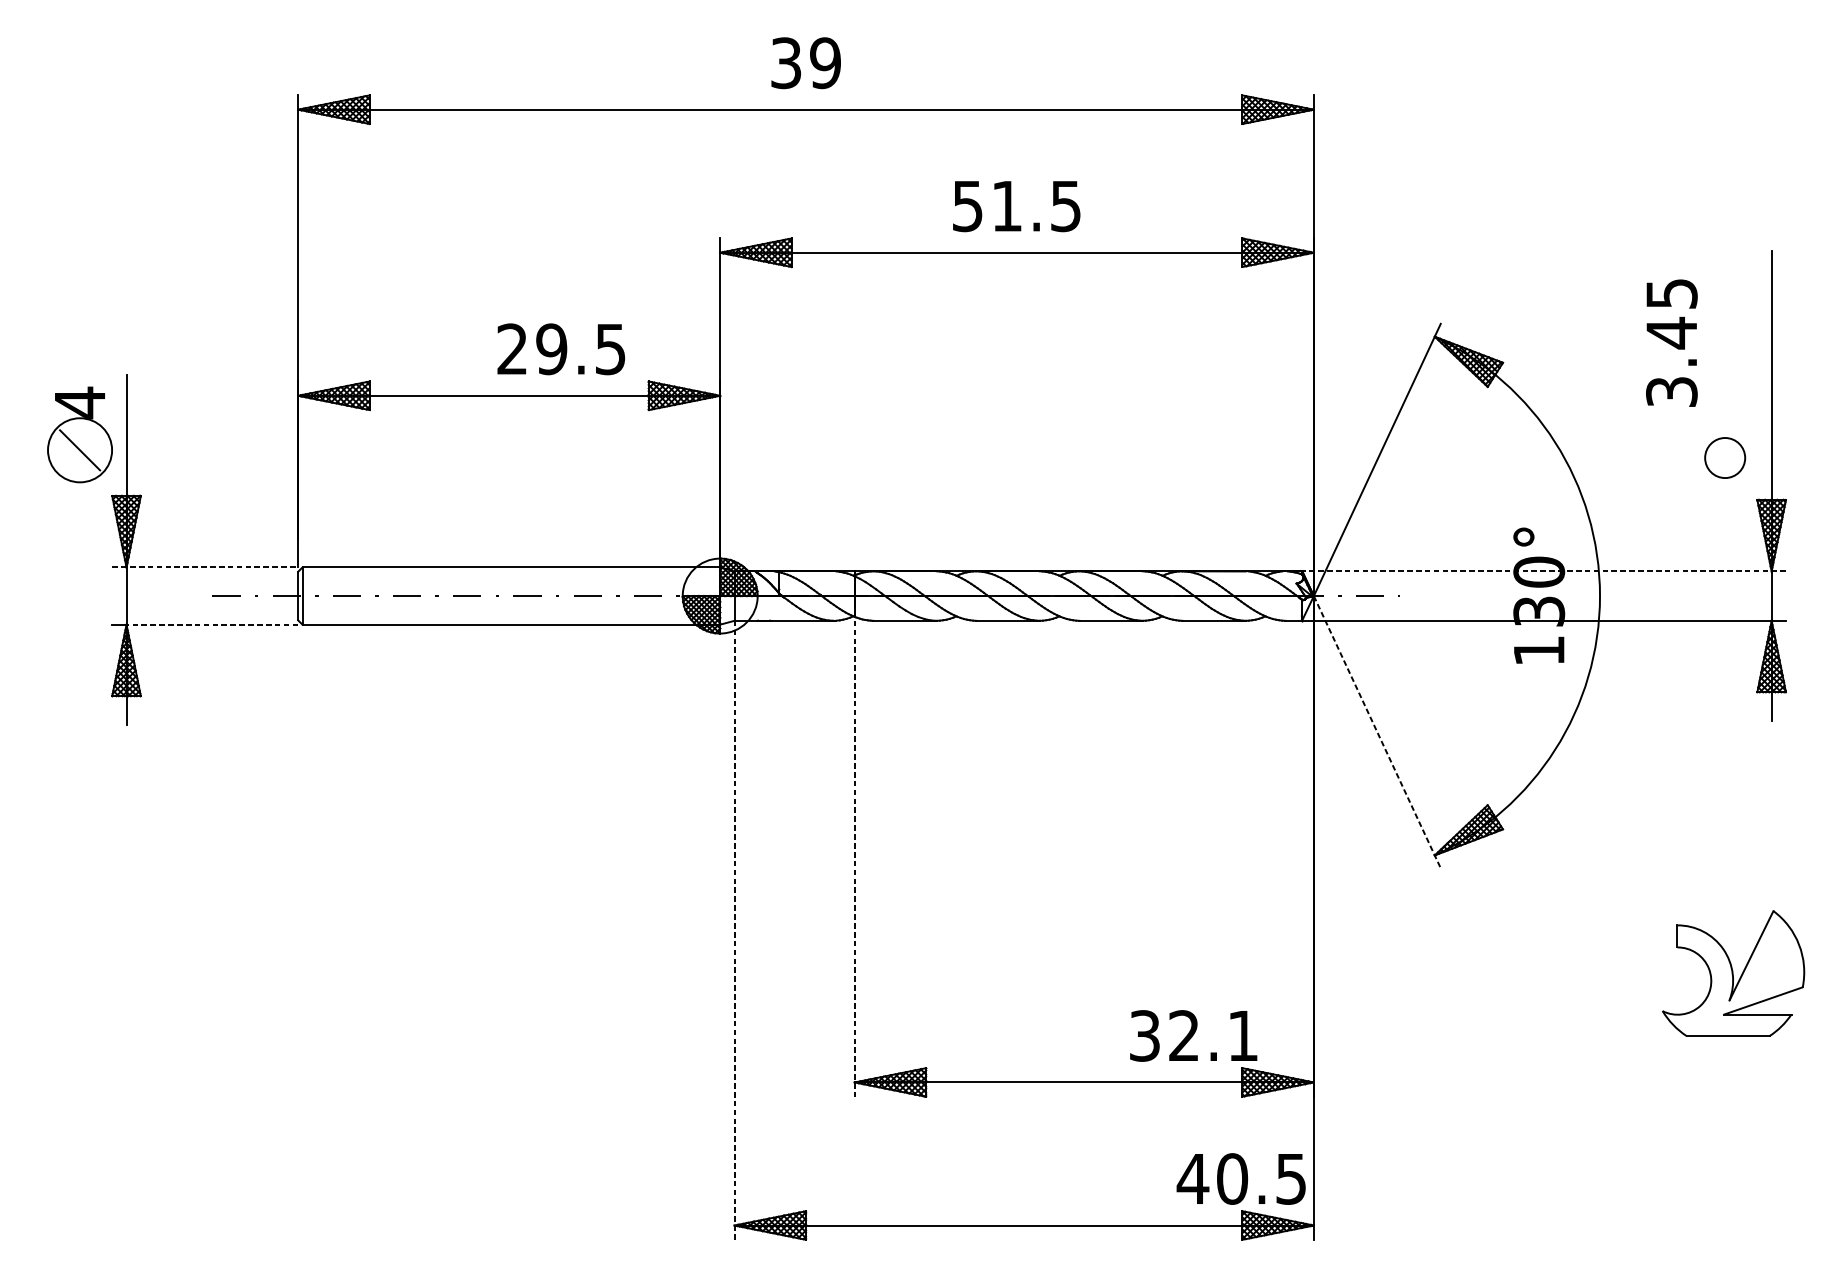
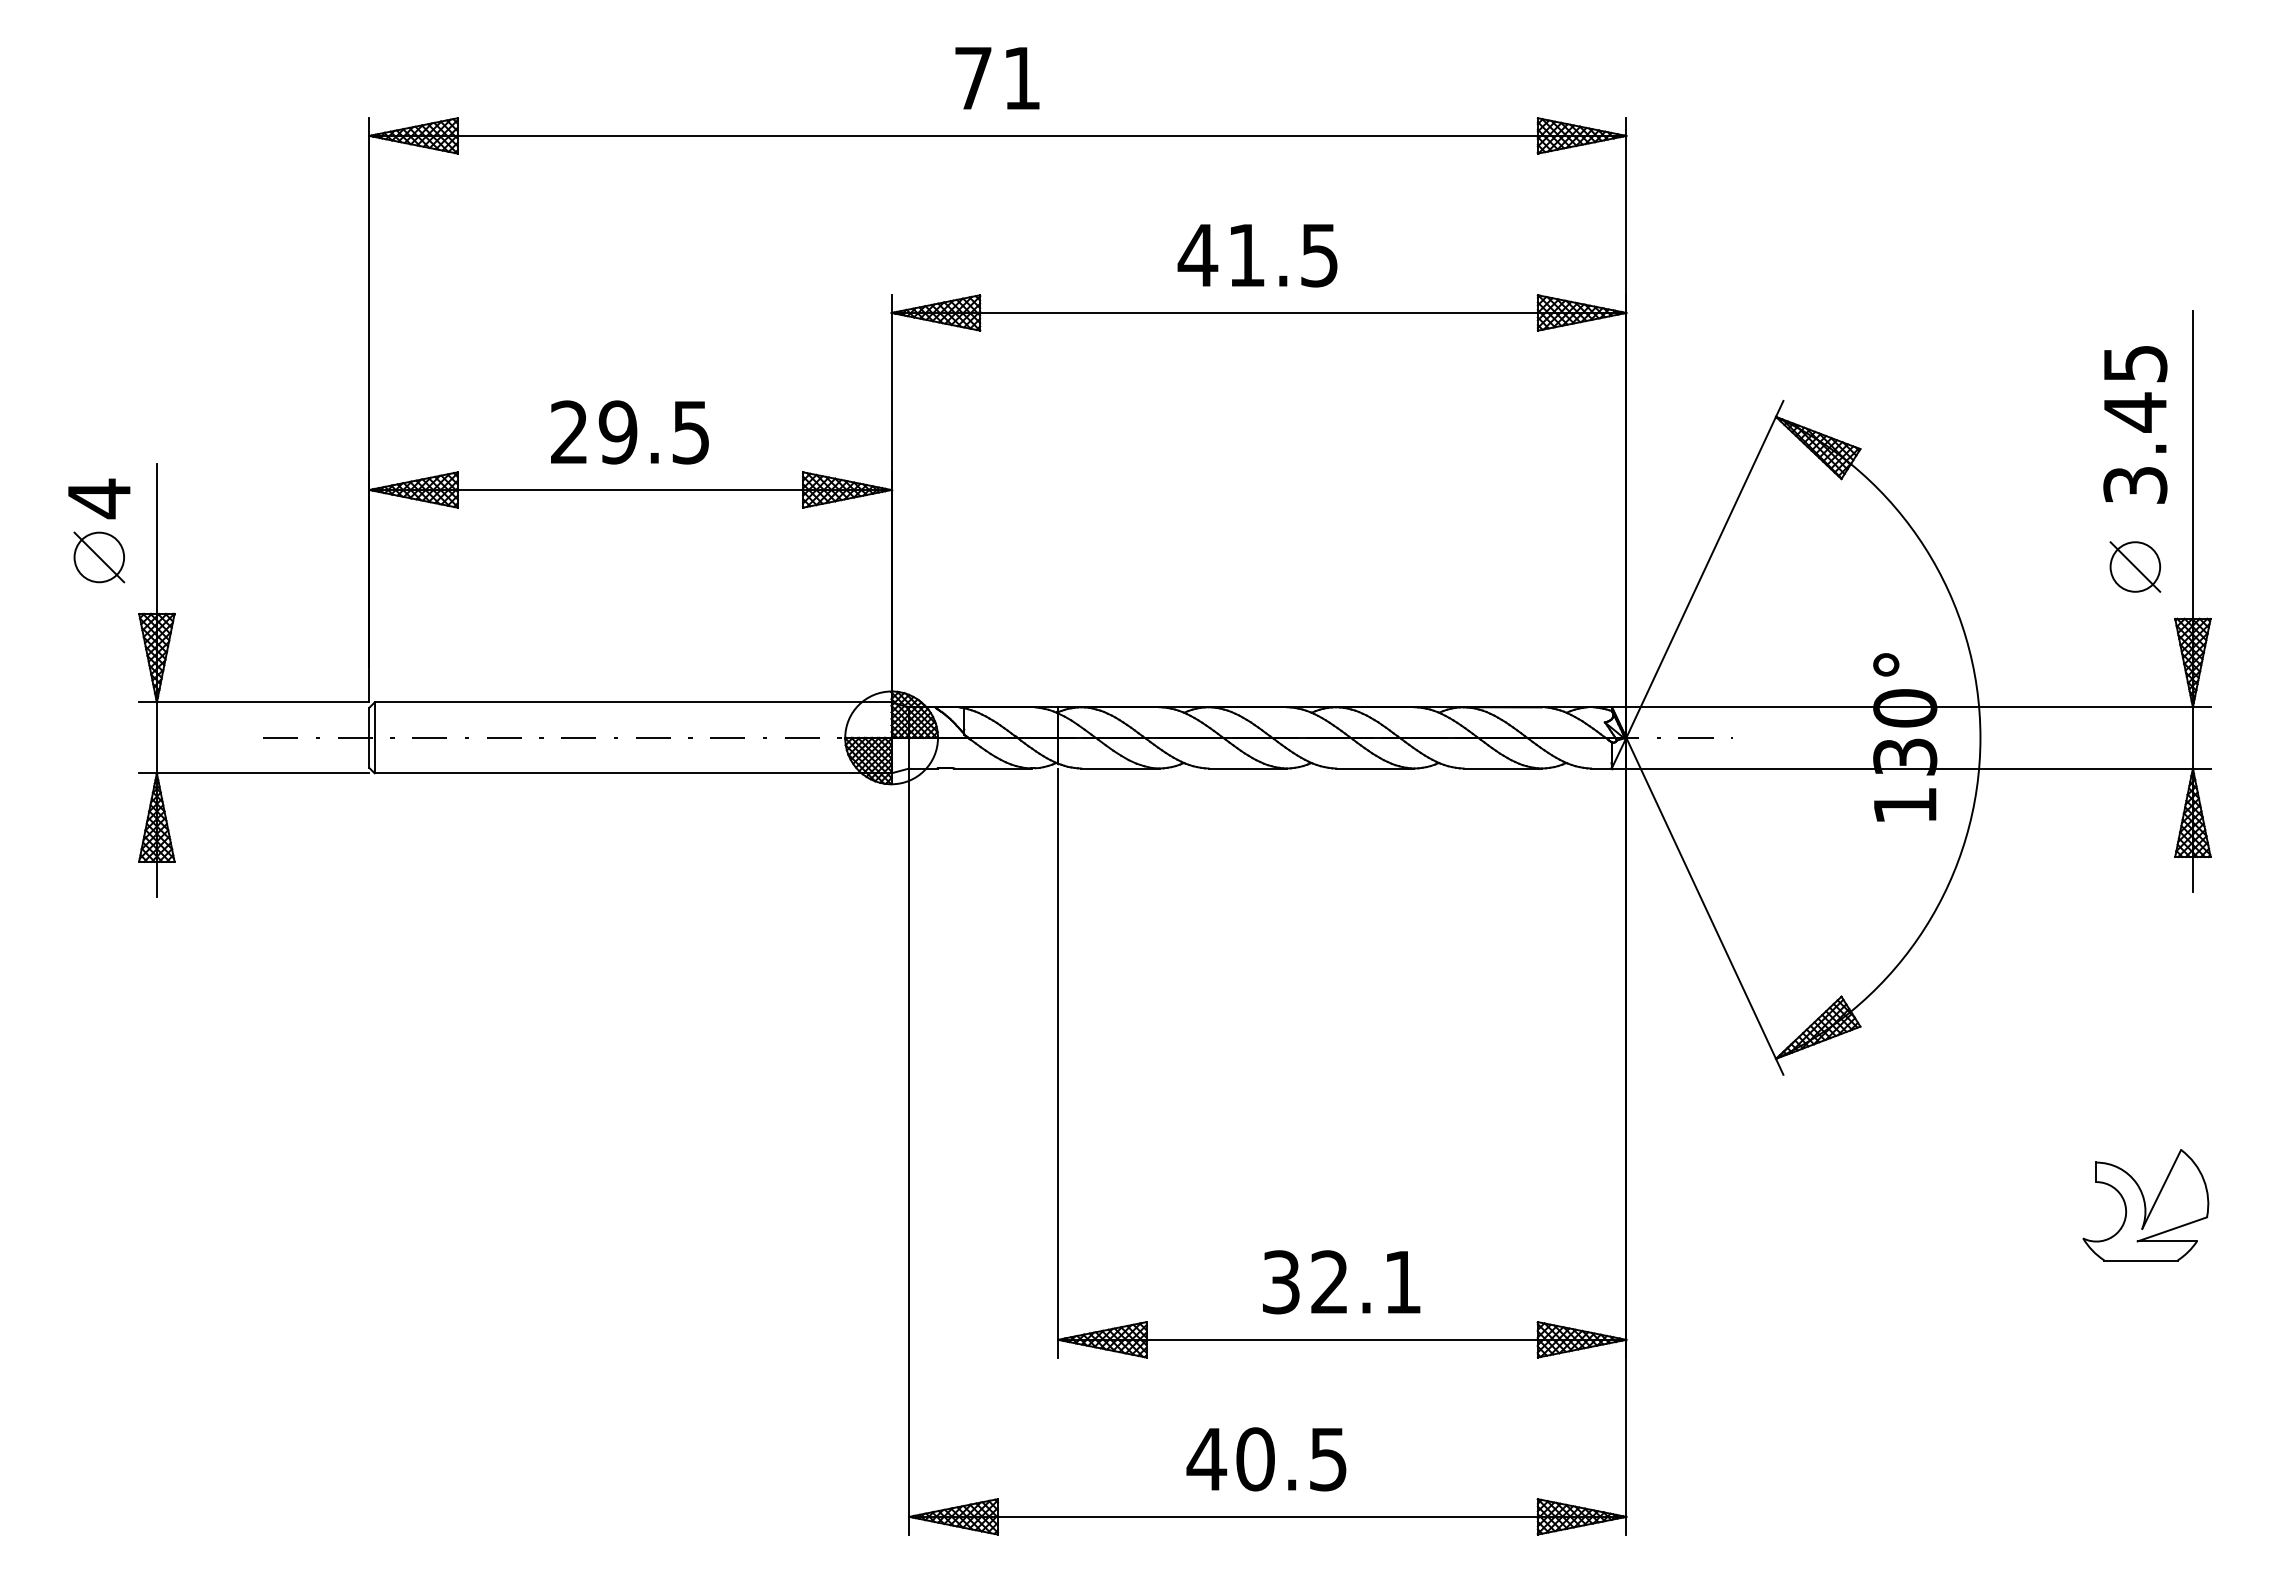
text: (806, 63) -> (998, 78), 39 -> 71
text: (967, 206) -> (1197, 255), 51.5 -> 41.5
text: (1671, 342) -> (2135, 424), moved
text: (560, 349) -> (629, 432), moved
circle: (80, 450) -> (99, 557), size x0.62
line: (1725, 457) -> (2135, 566), added
line: (205, 567) -> (254, 702), dashed -> solid
line: (1543, 571) -> (1910, 707), dashed -> solid
line: (211, 624) -> (262, 773), dashed -> solid
line: (1377, 732) -> (1704, 906), dashed -> solid
line: (855, 859) -> (1058, 1063), dashed -> solid
line: (734, 931) -> (909, 1152), dashed -> solid
part: (1733, 973) -> (2145, 1205), size x0.71
text: (1193, 1036) -> (1341, 1282), moved
text: (1241, 1179) -> (1266, 1459), moved

